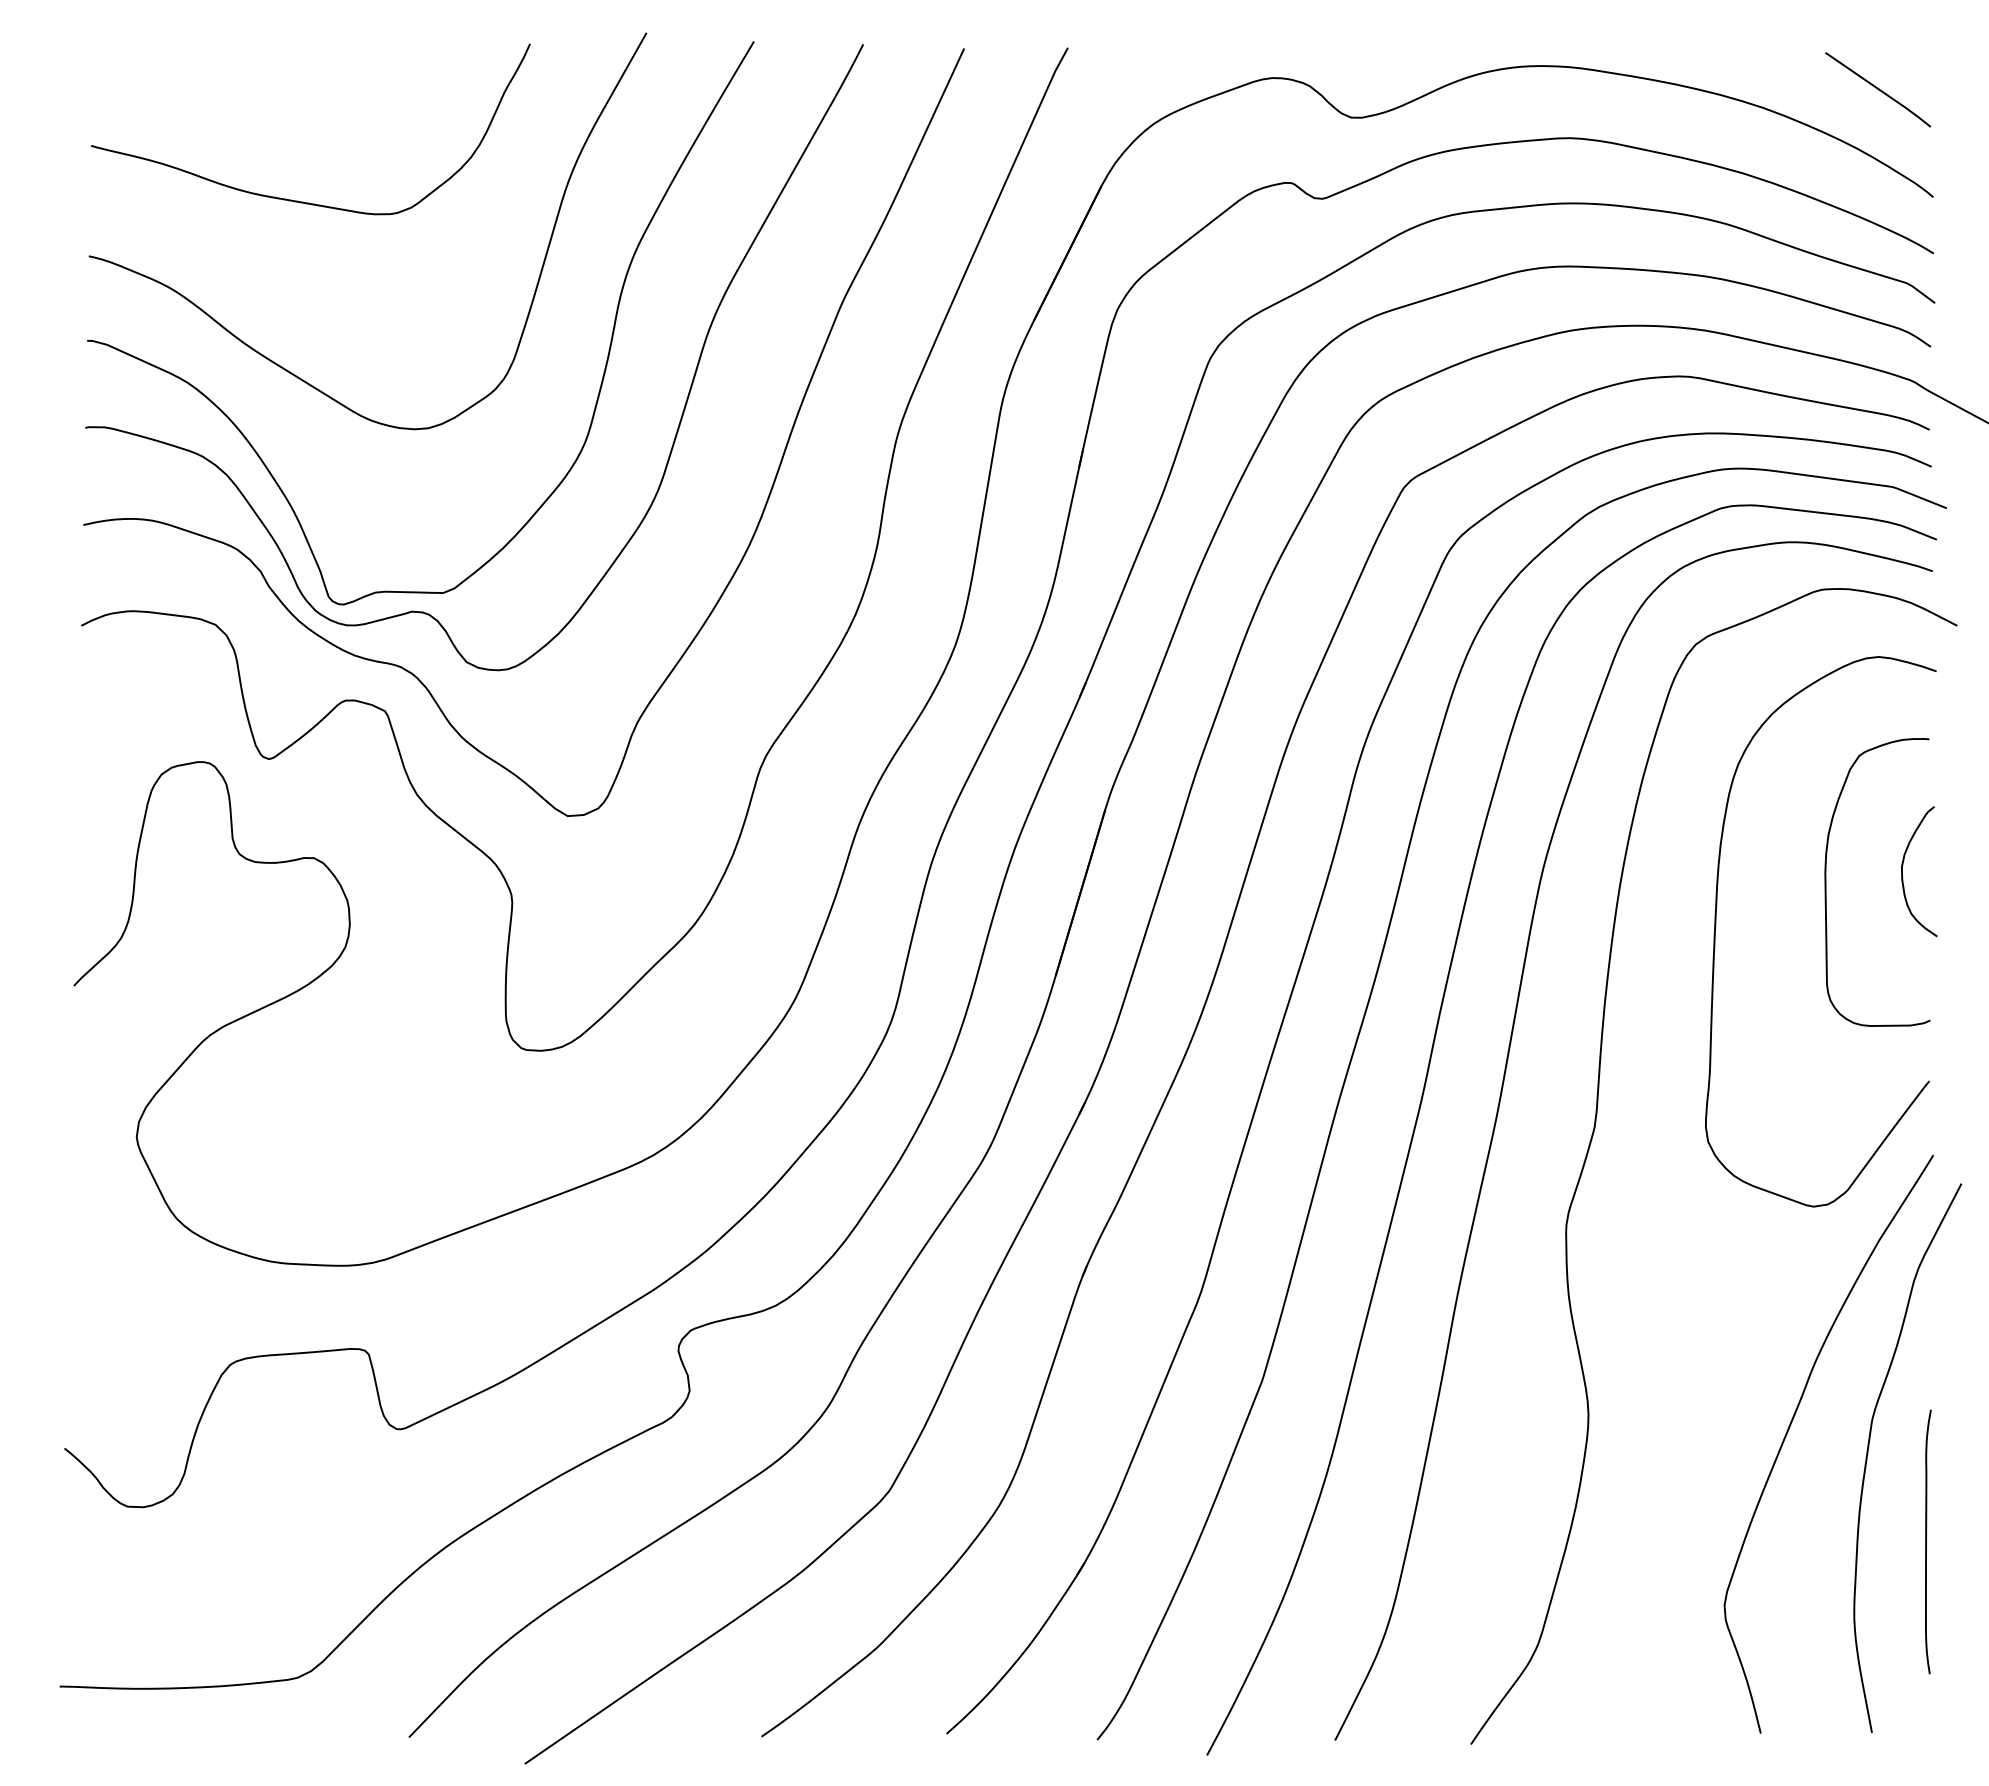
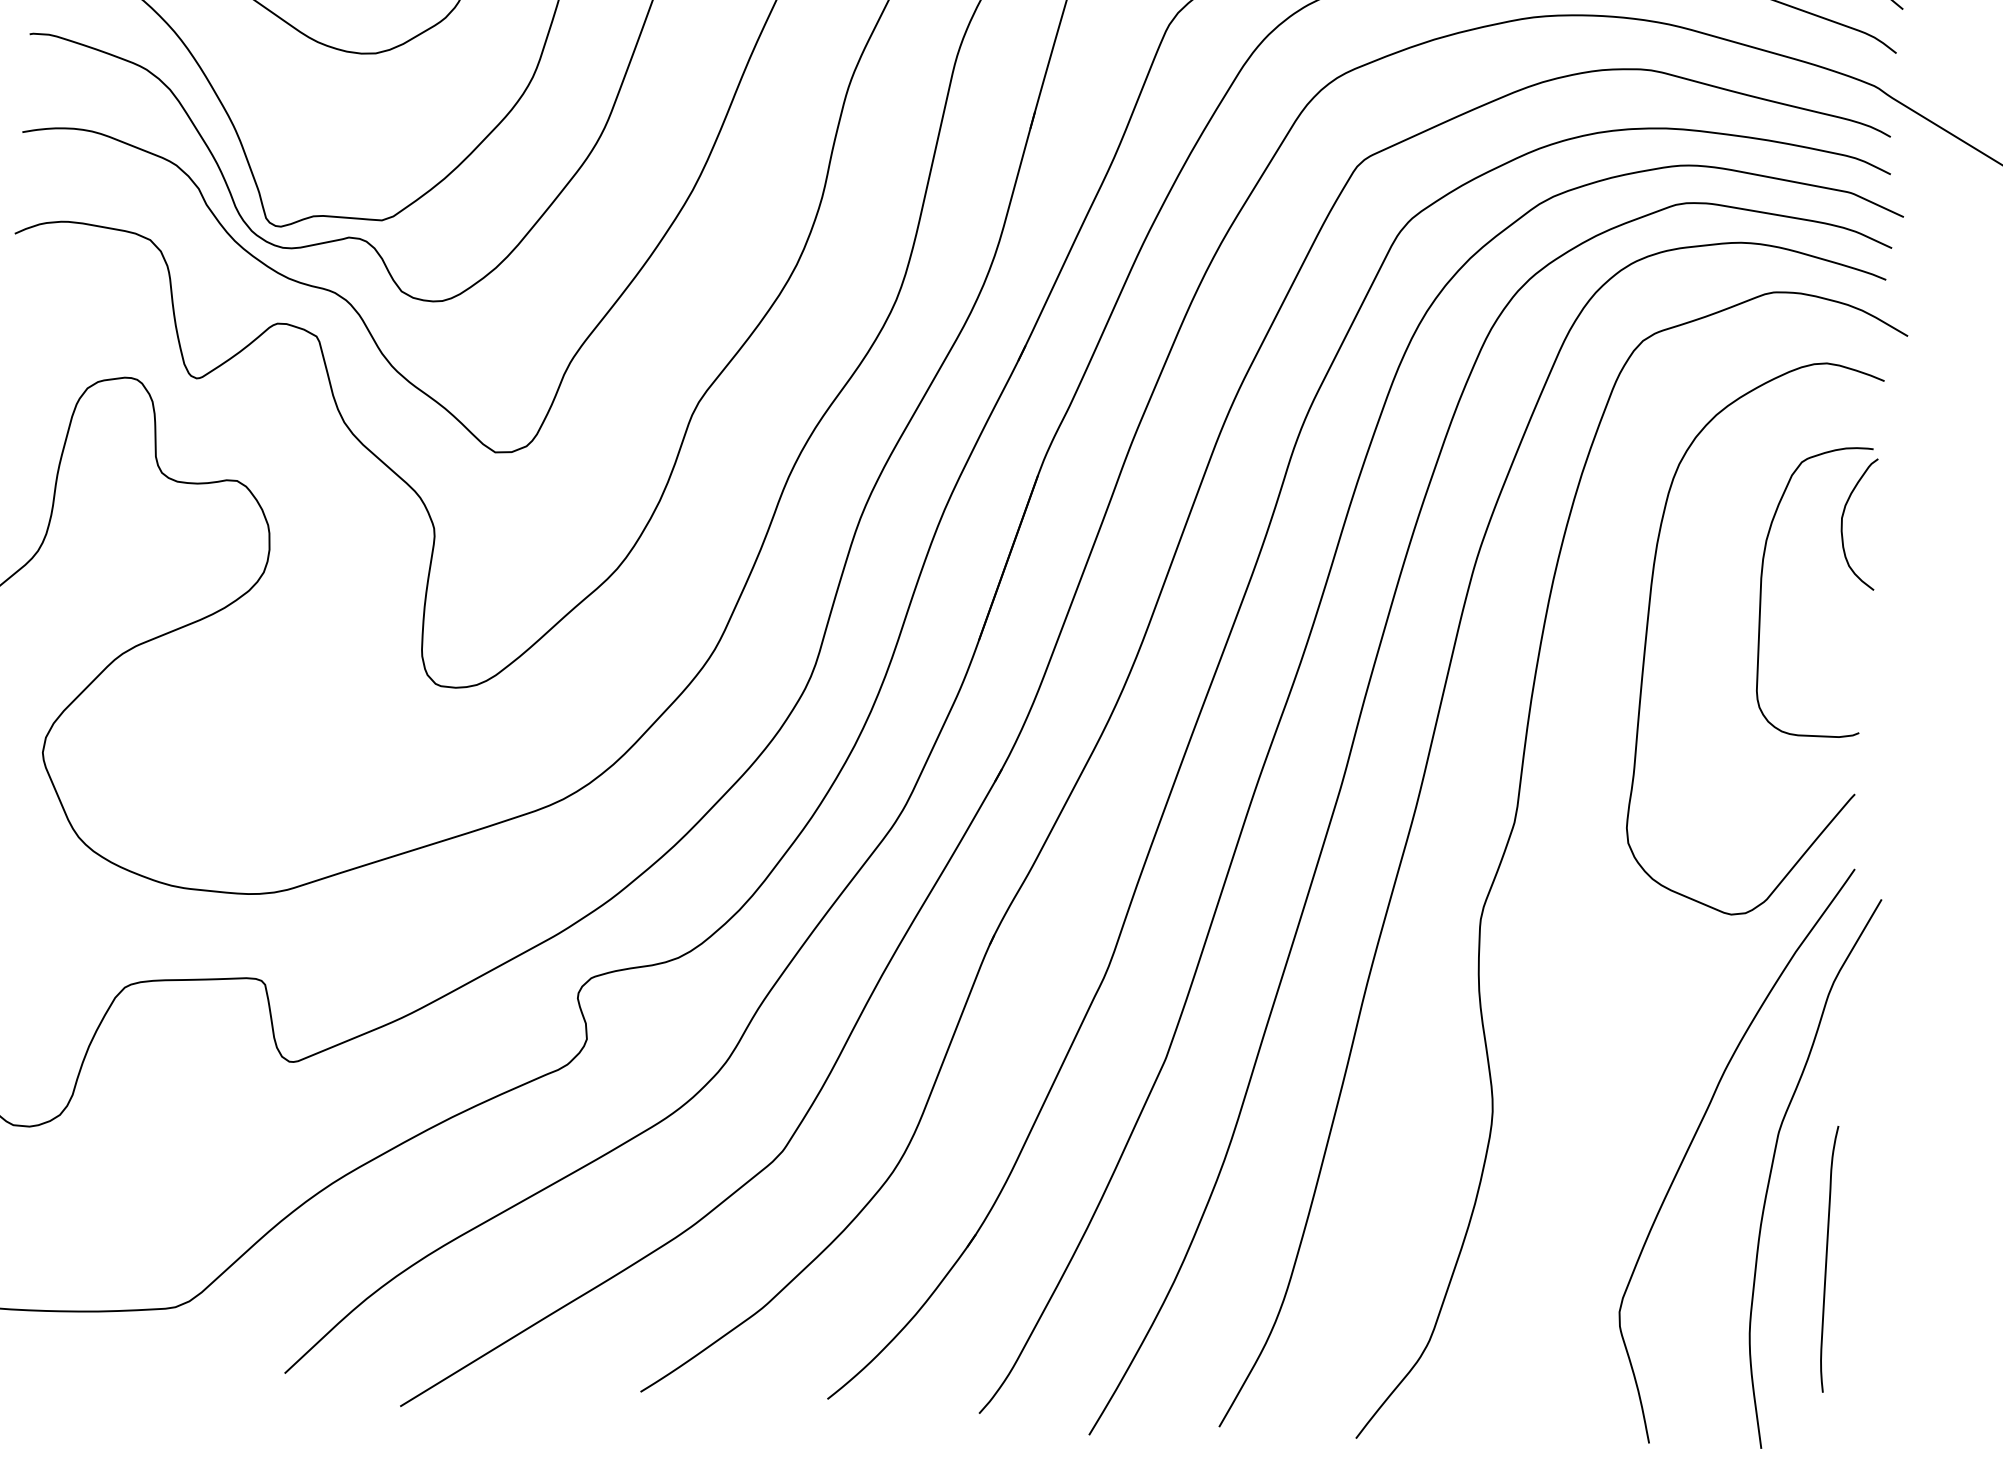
curve: (1902, 871) -> (1842, 522), moved

